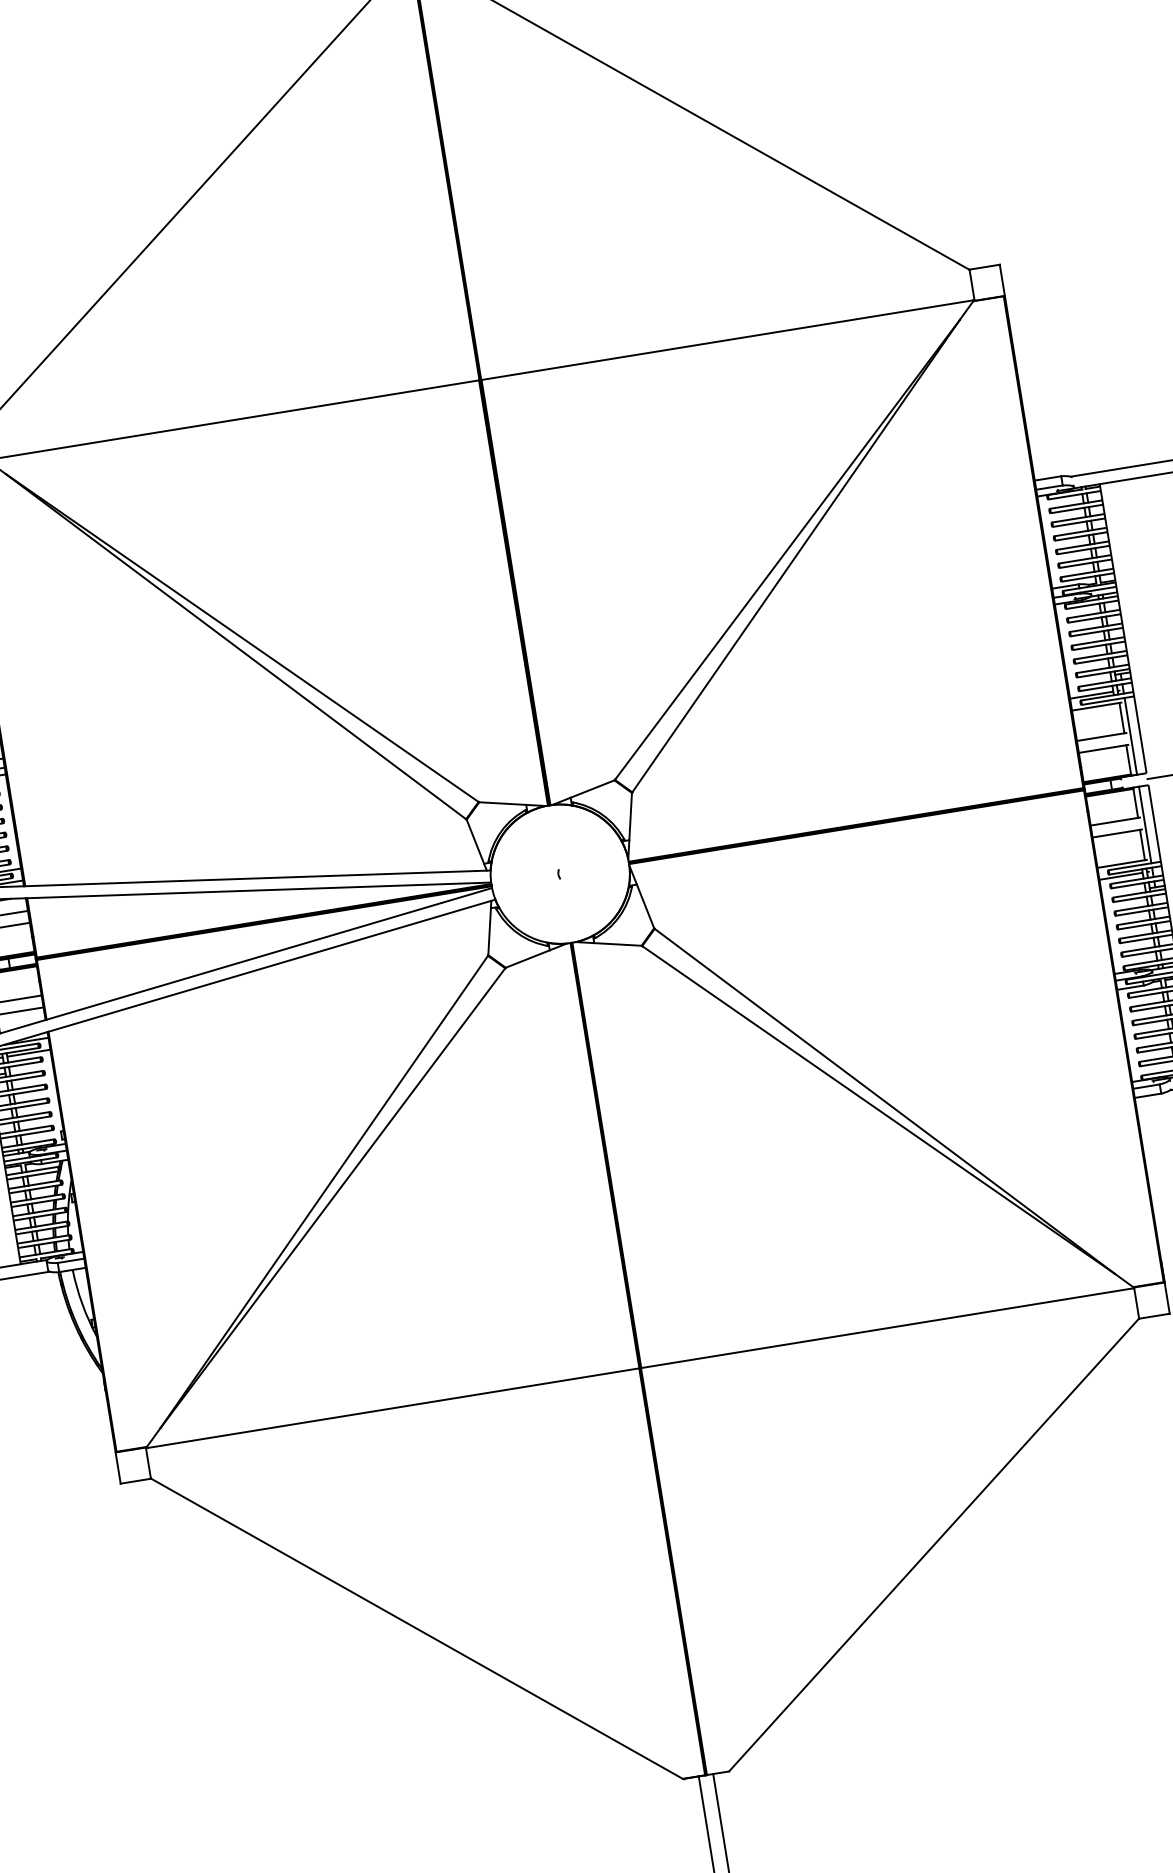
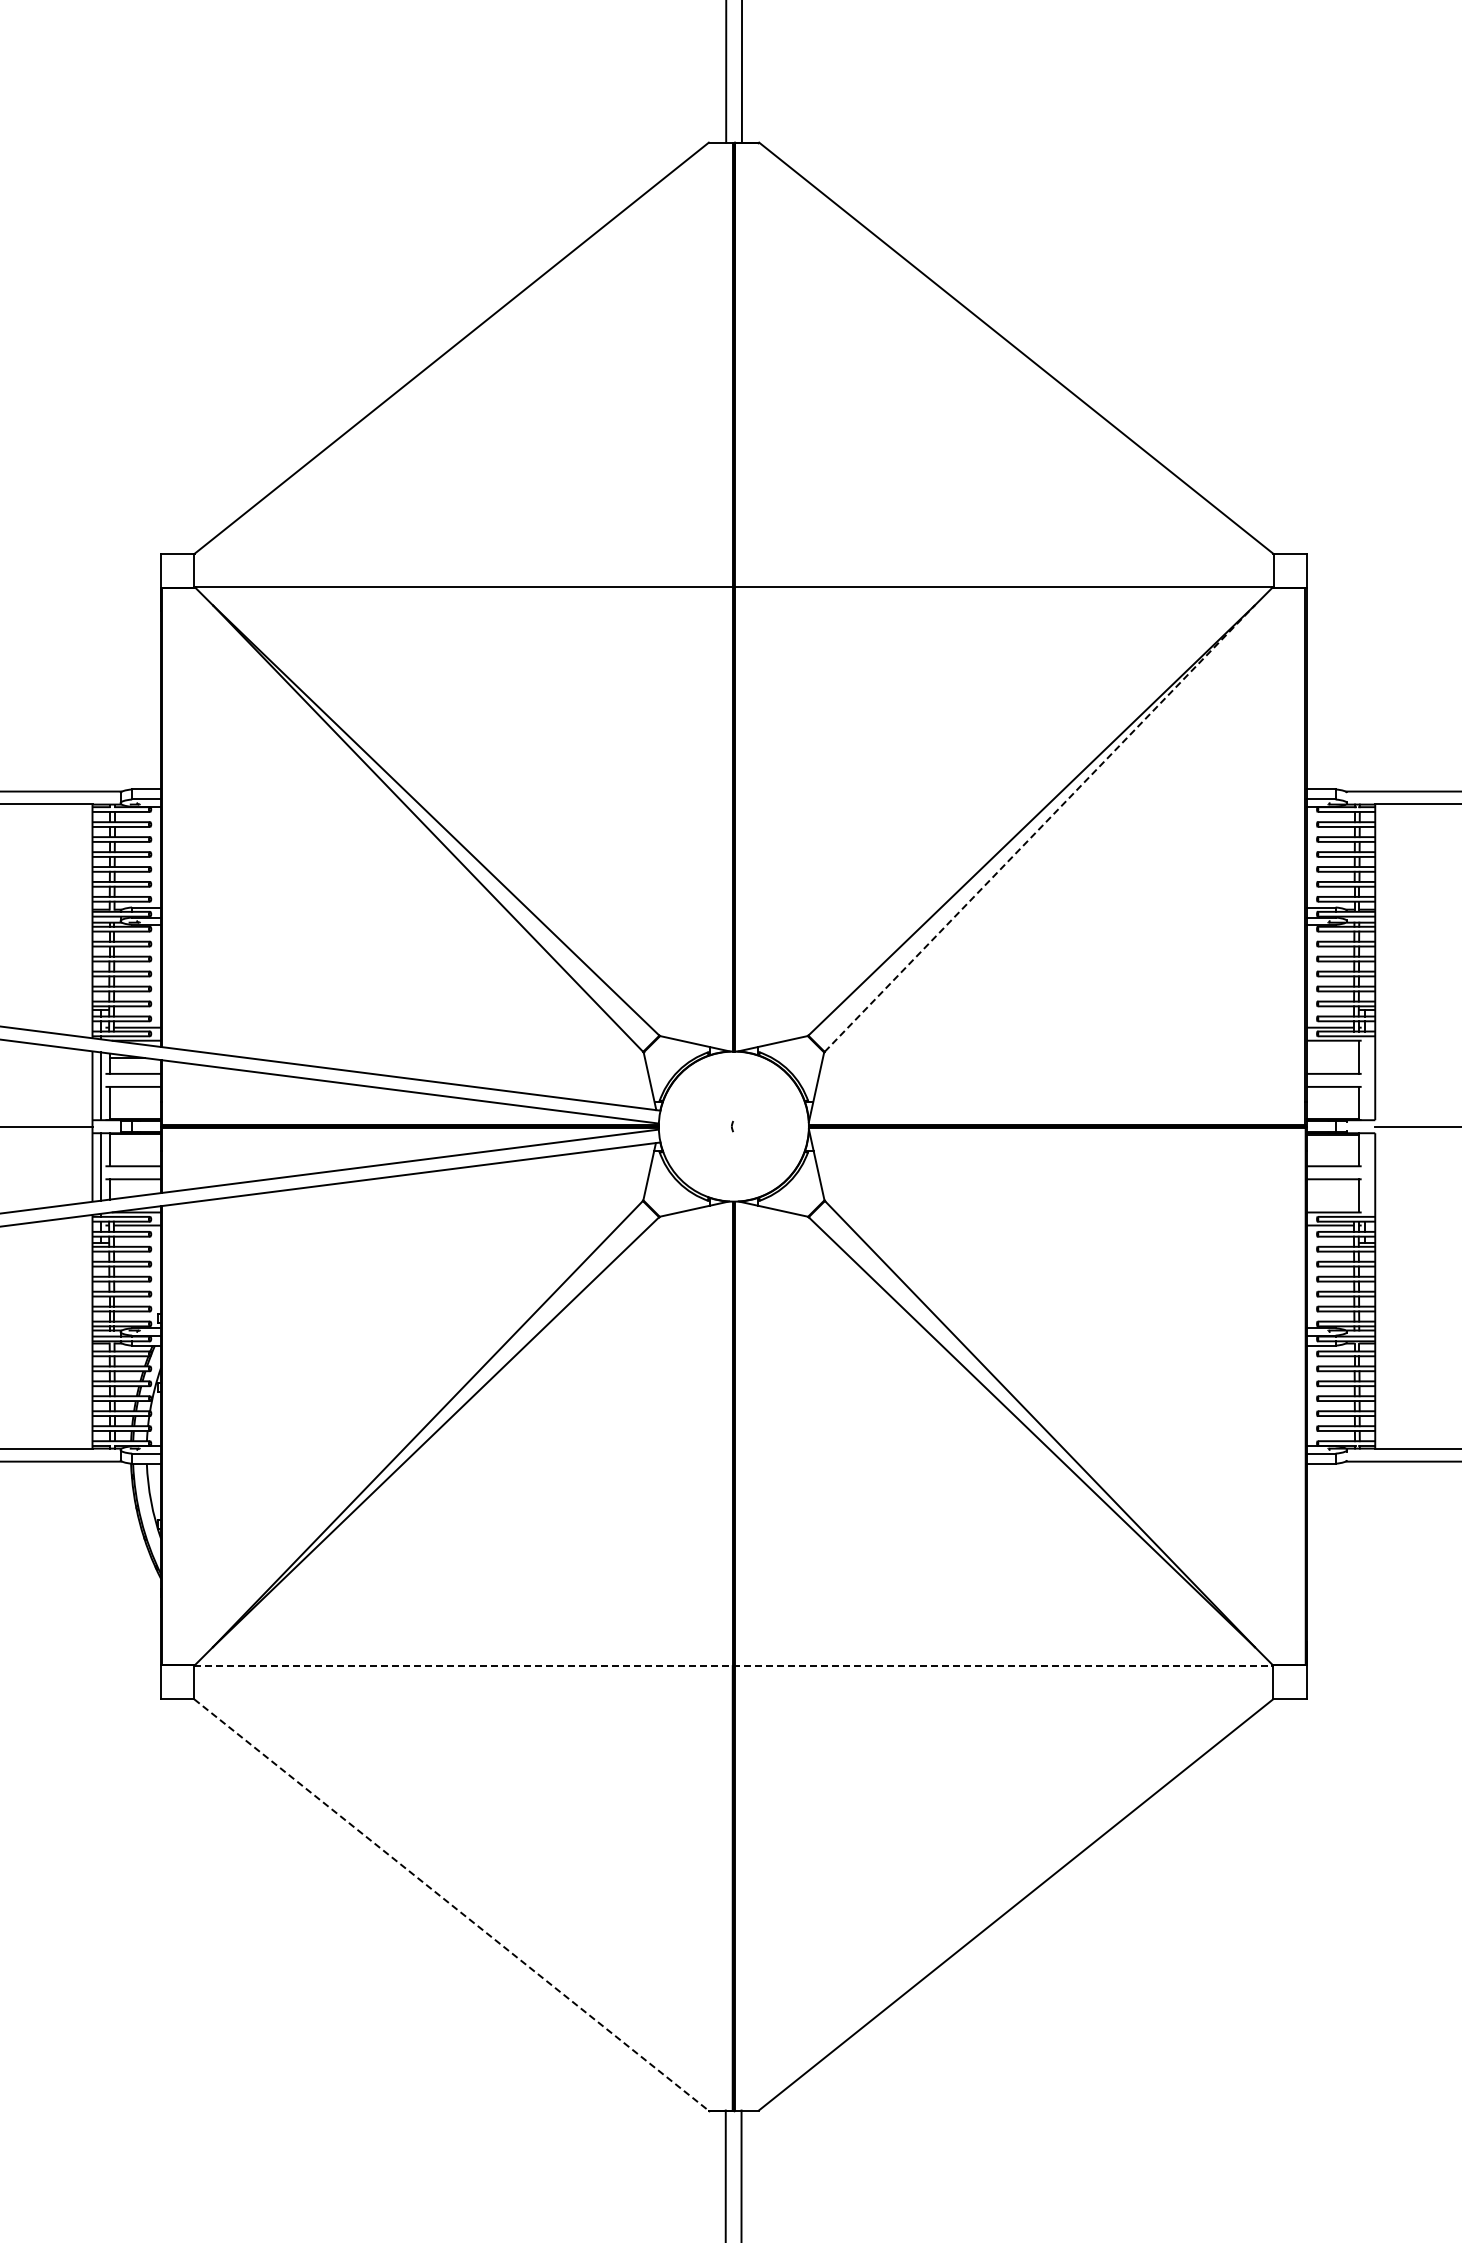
line: (795, 555) -> (1039, 828), solid -> dashed
line: (1130, 736) -> (1364, 1078), removed
line: (1144, 824) -> (1364, 1174), removed
line: (639, 1368) -> (733, 1666), solid -> dashed
line: (417, 1629) -> (451, 1905), solid -> dashed

